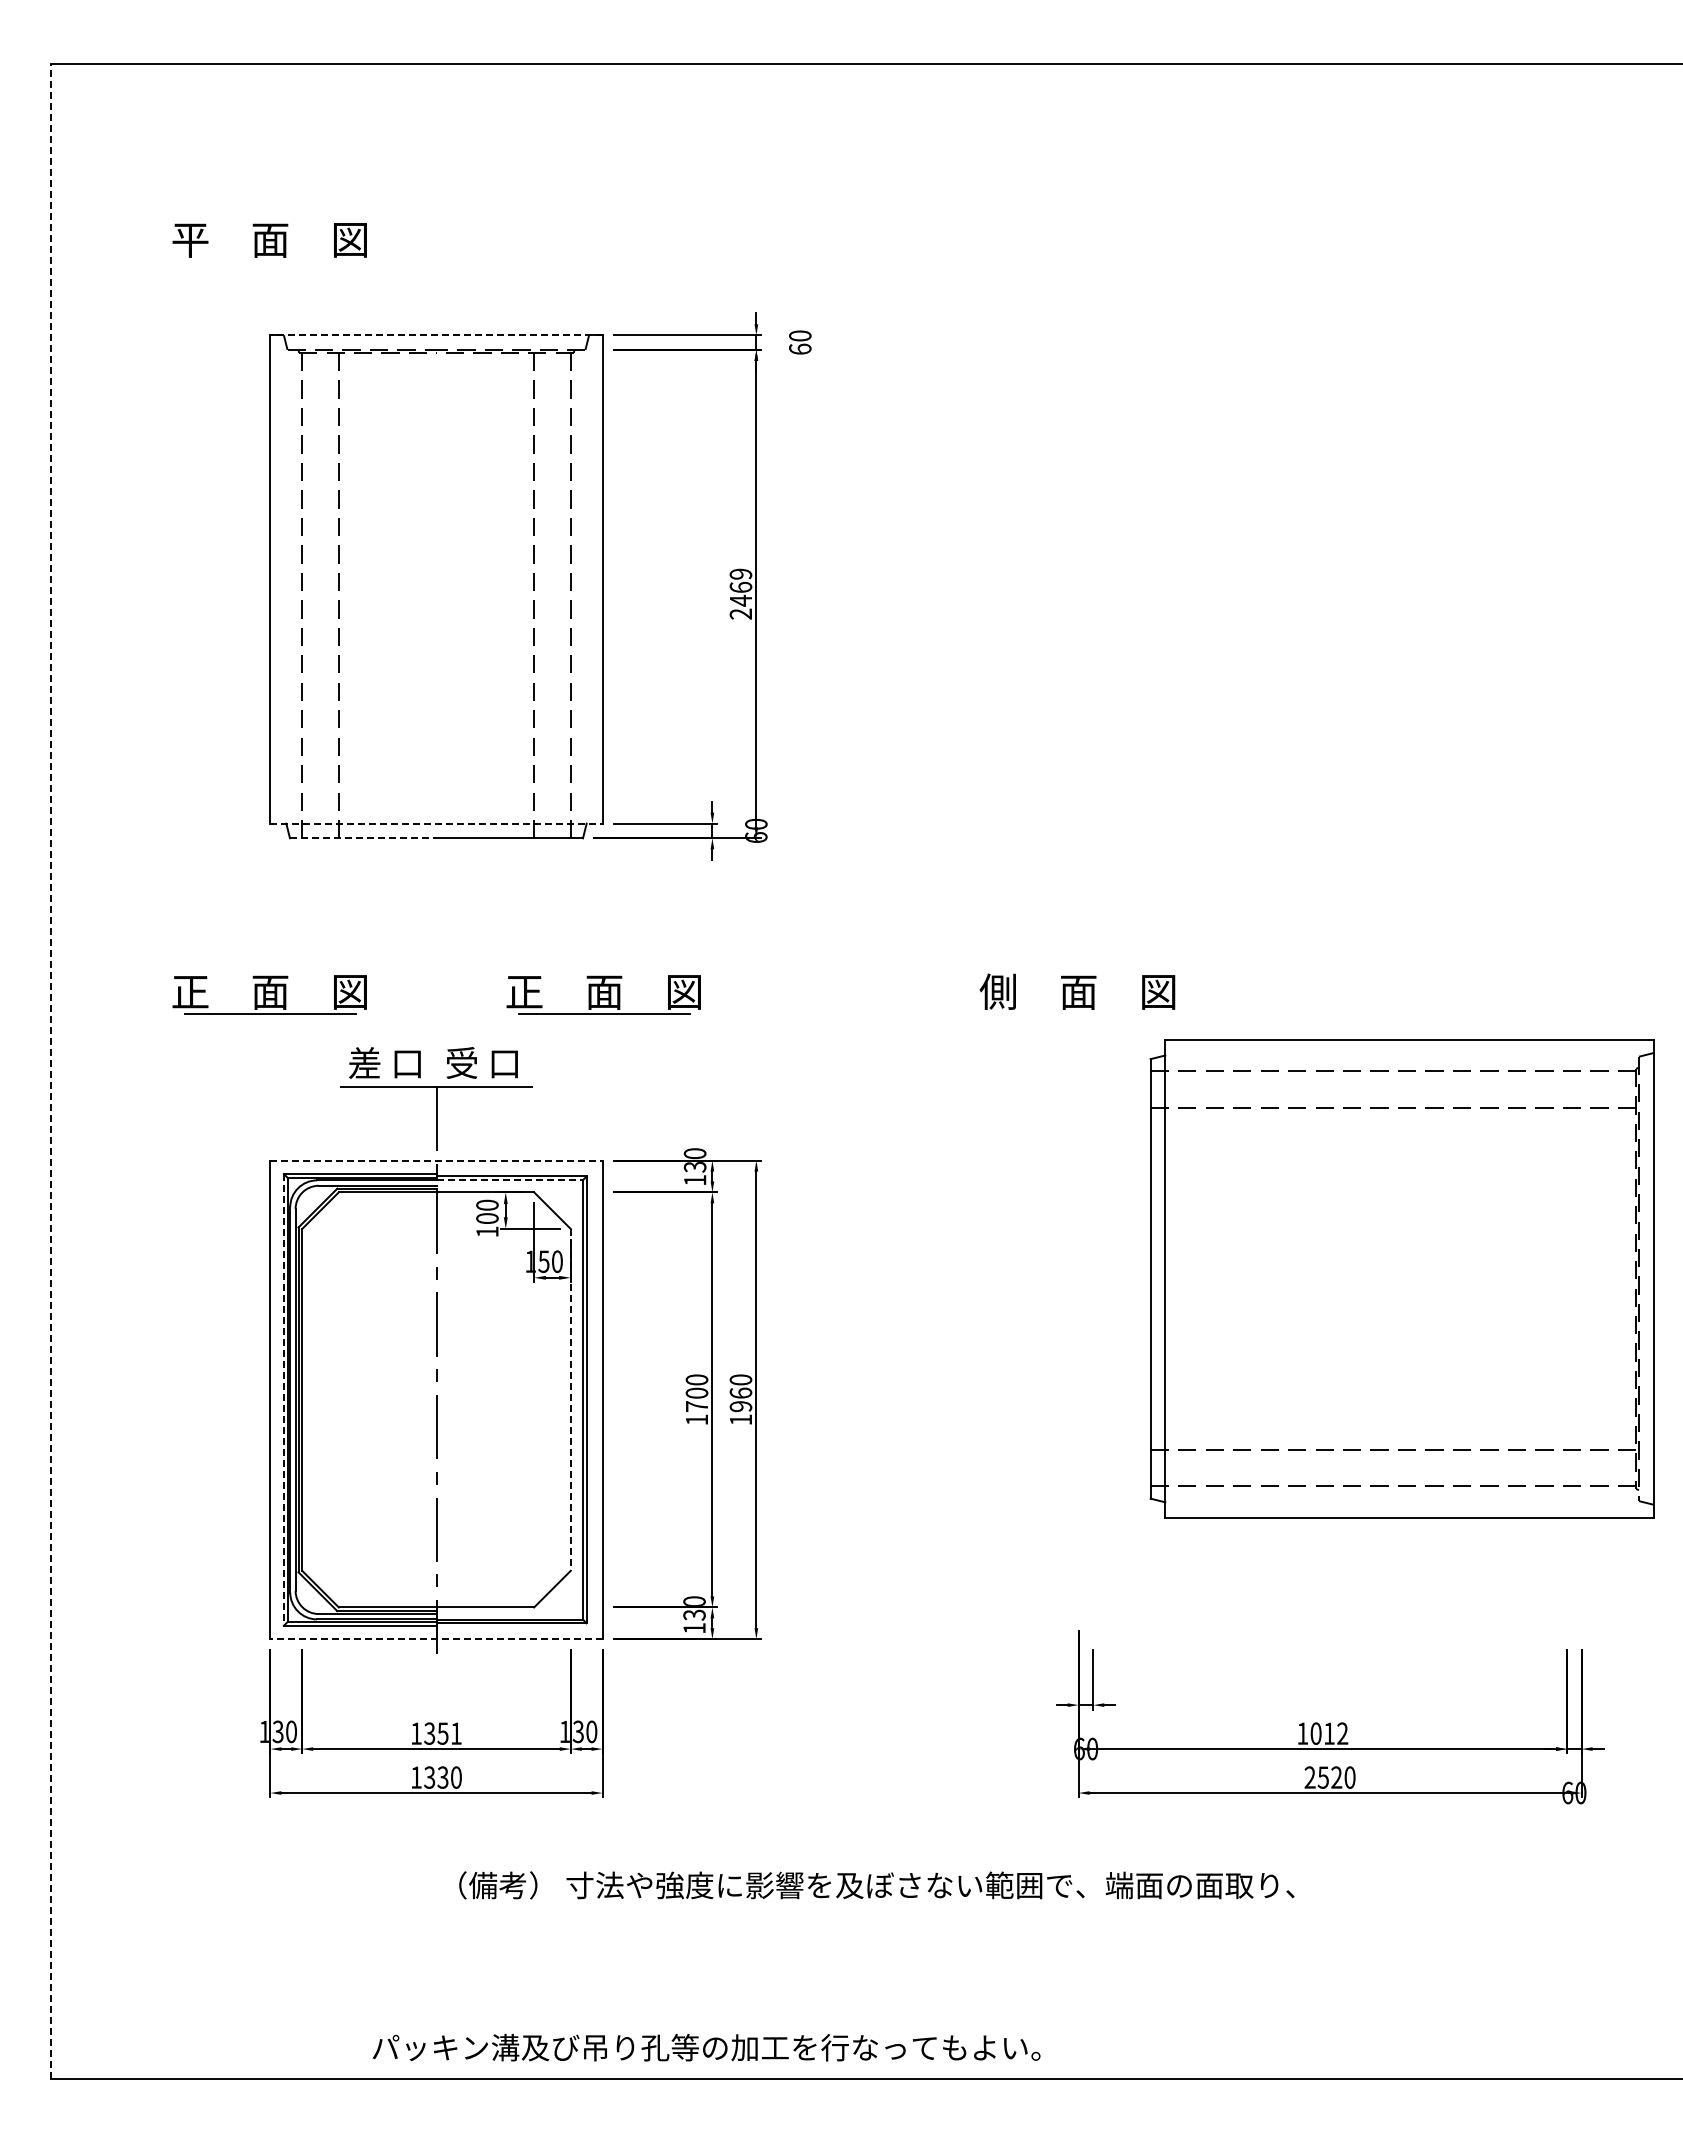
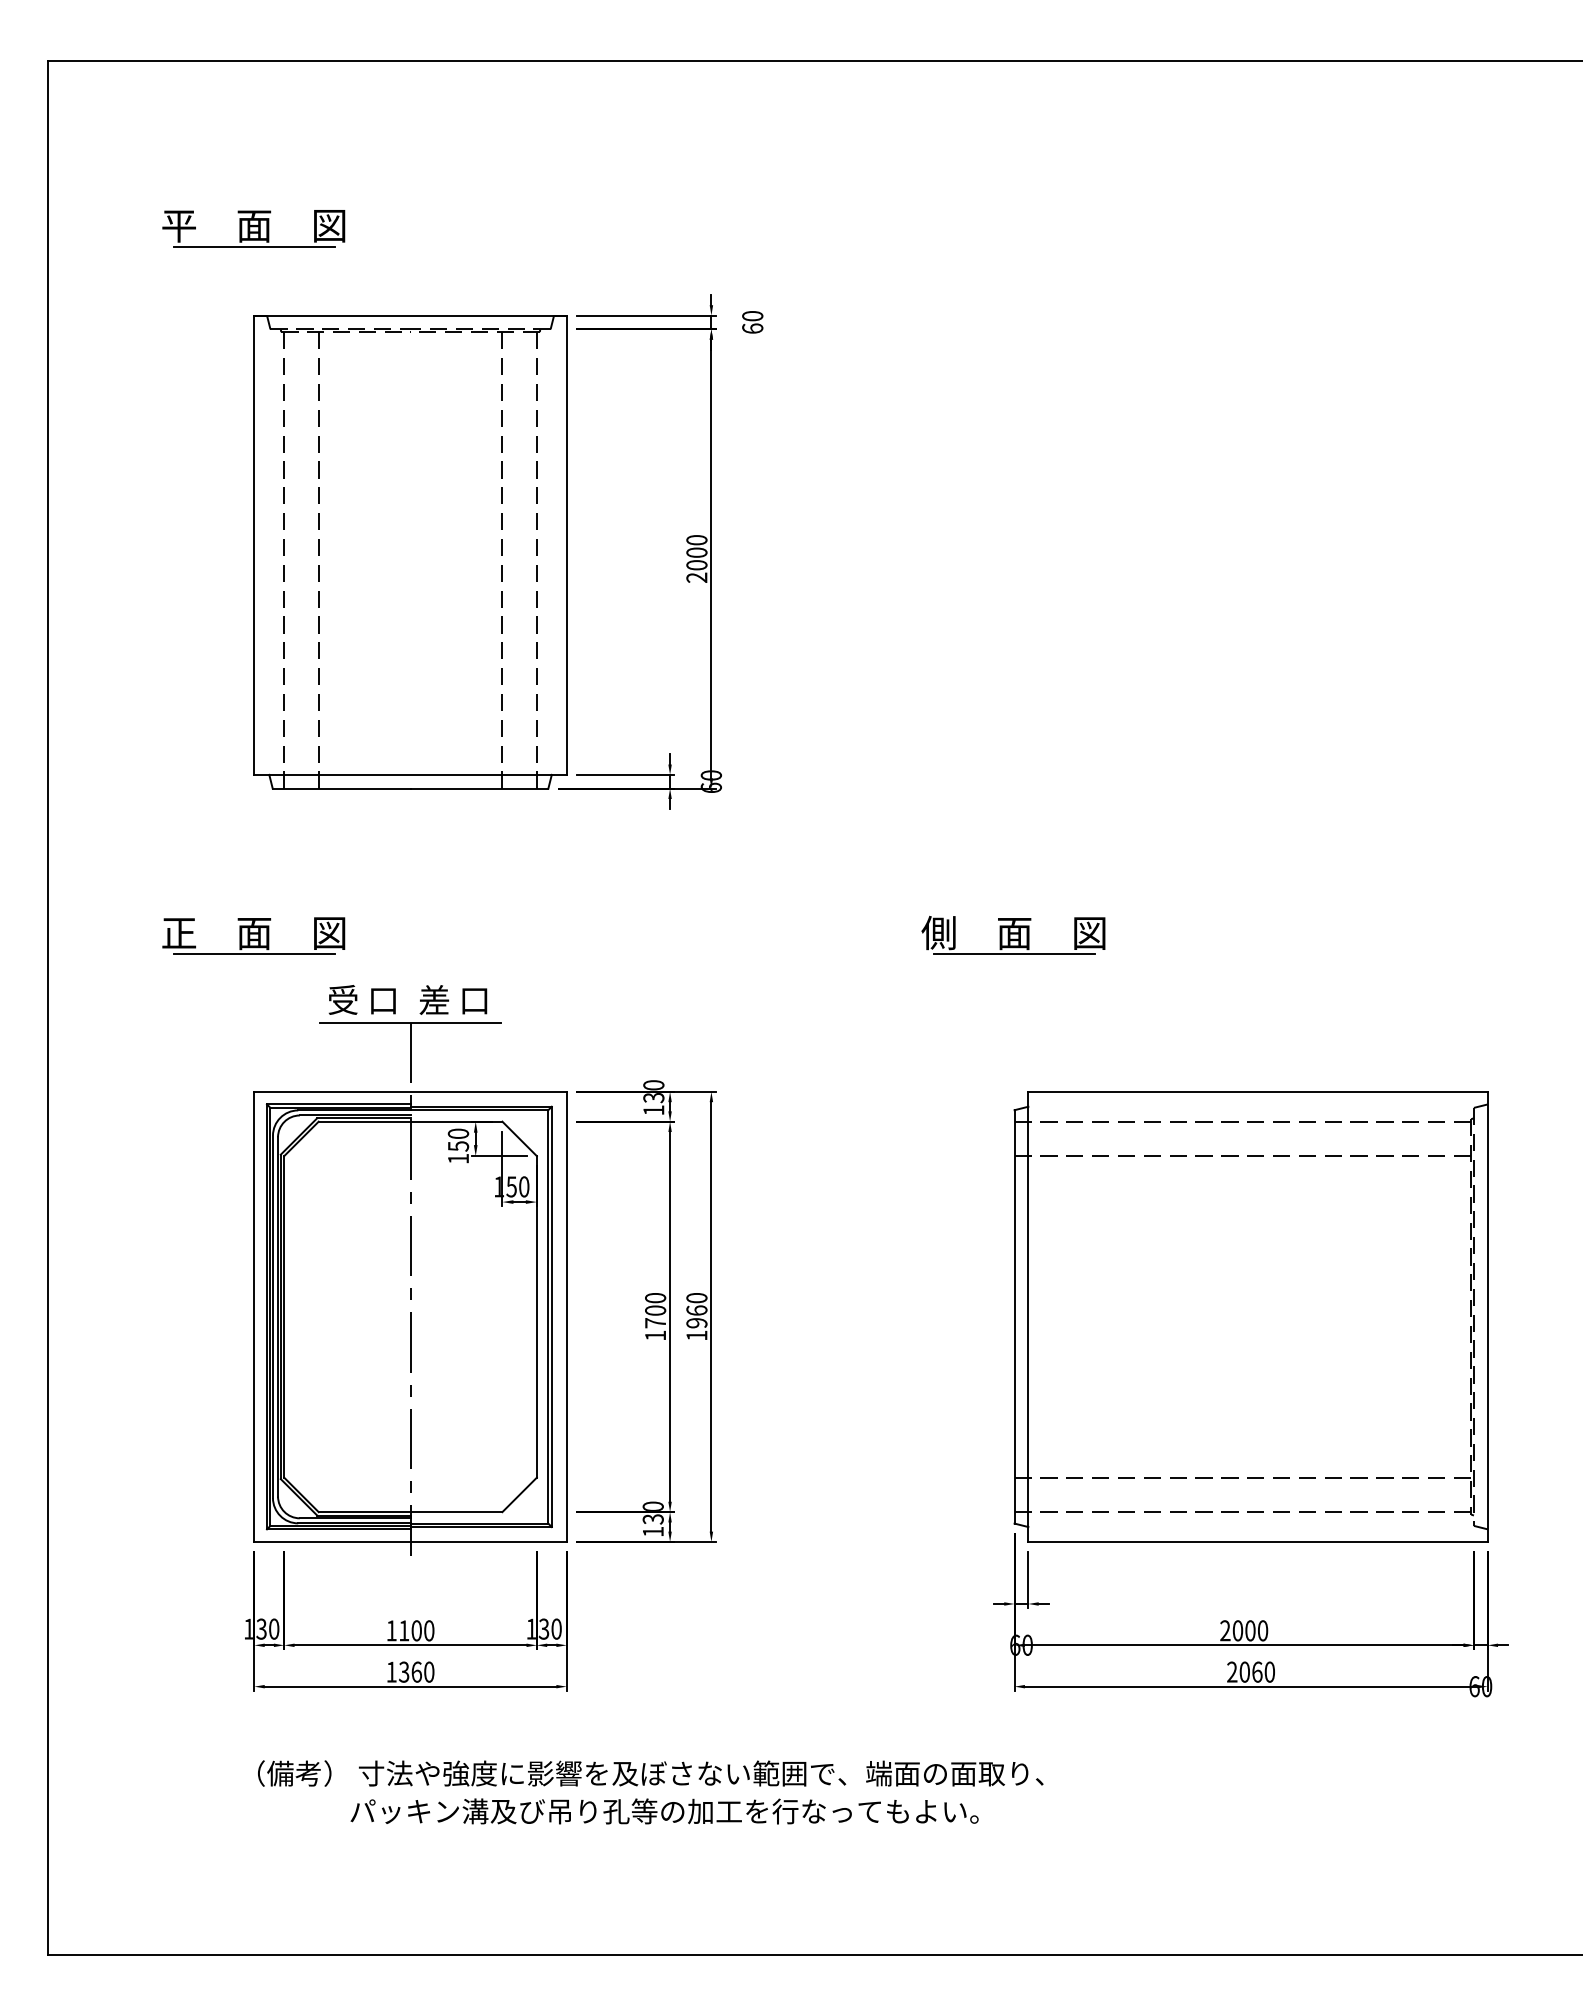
line: (270, 262) -> (254, 247), added
line: (436, 335) -> (410, 315), dashed -> solid
text: (740, 587) -> (696, 552), 2469 -> 2000
line: (437, 823) -> (411, 774), dashed -> solid
line: (363, 838) -> (341, 788), dashed -> solid
part: (603, 994) -> (567, 935), removed
line: (1078, 1014) -> (1014, 954), added
text: (364, 1062) -> (342, 999), 差 口 -> 受 口
text: (461, 1062) -> (434, 999), 受 口 -> 差 口
line: (50, 1071) -> (47, 1008), dashed -> solid
line: (437, 1160) -> (411, 1091), dashed -> solid
line: (510, 1180) -> (480, 1110), dashed -> solid
text: (487, 1218) -> (458, 1146), 100 -> 150
part: (1401, 1278) -> (1250, 1316), moved
line: (283, 1399) -> (266, 1316), dashed -> solid
line: (570, 1399) -> (536, 1316), dashed -> solid
line: (436, 1639) -> (410, 1542), dashed -> solid
text: (442, 1733) -> (416, 1630), 1351 -> 1100
text: (1322, 1733) -> (1243, 1630), 1012 -> 2000
text: (442, 1777) -> (416, 1672), 1330 -> 1360
text: (1329, 1777) -> (1250, 1672), 2520 -> 2060
text: (876, 1885) -> (650, 1773), moved
text: (706, 2047) -> (664, 1811), moved

